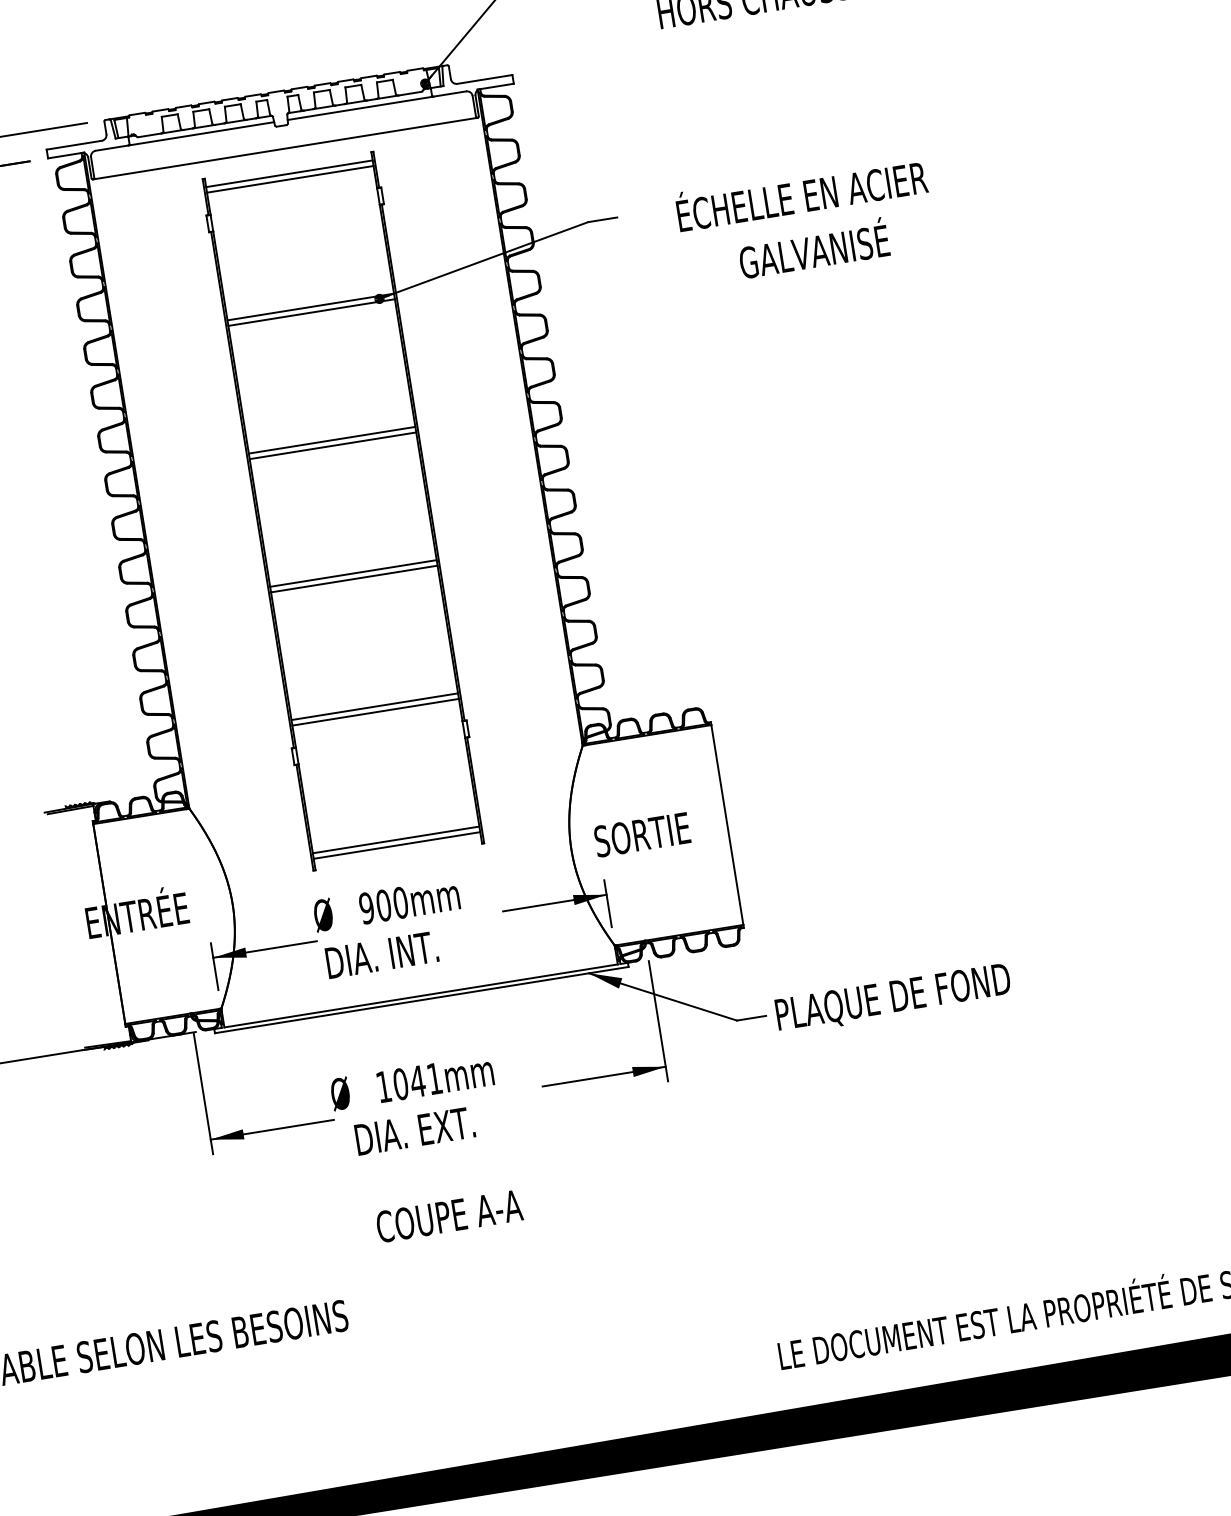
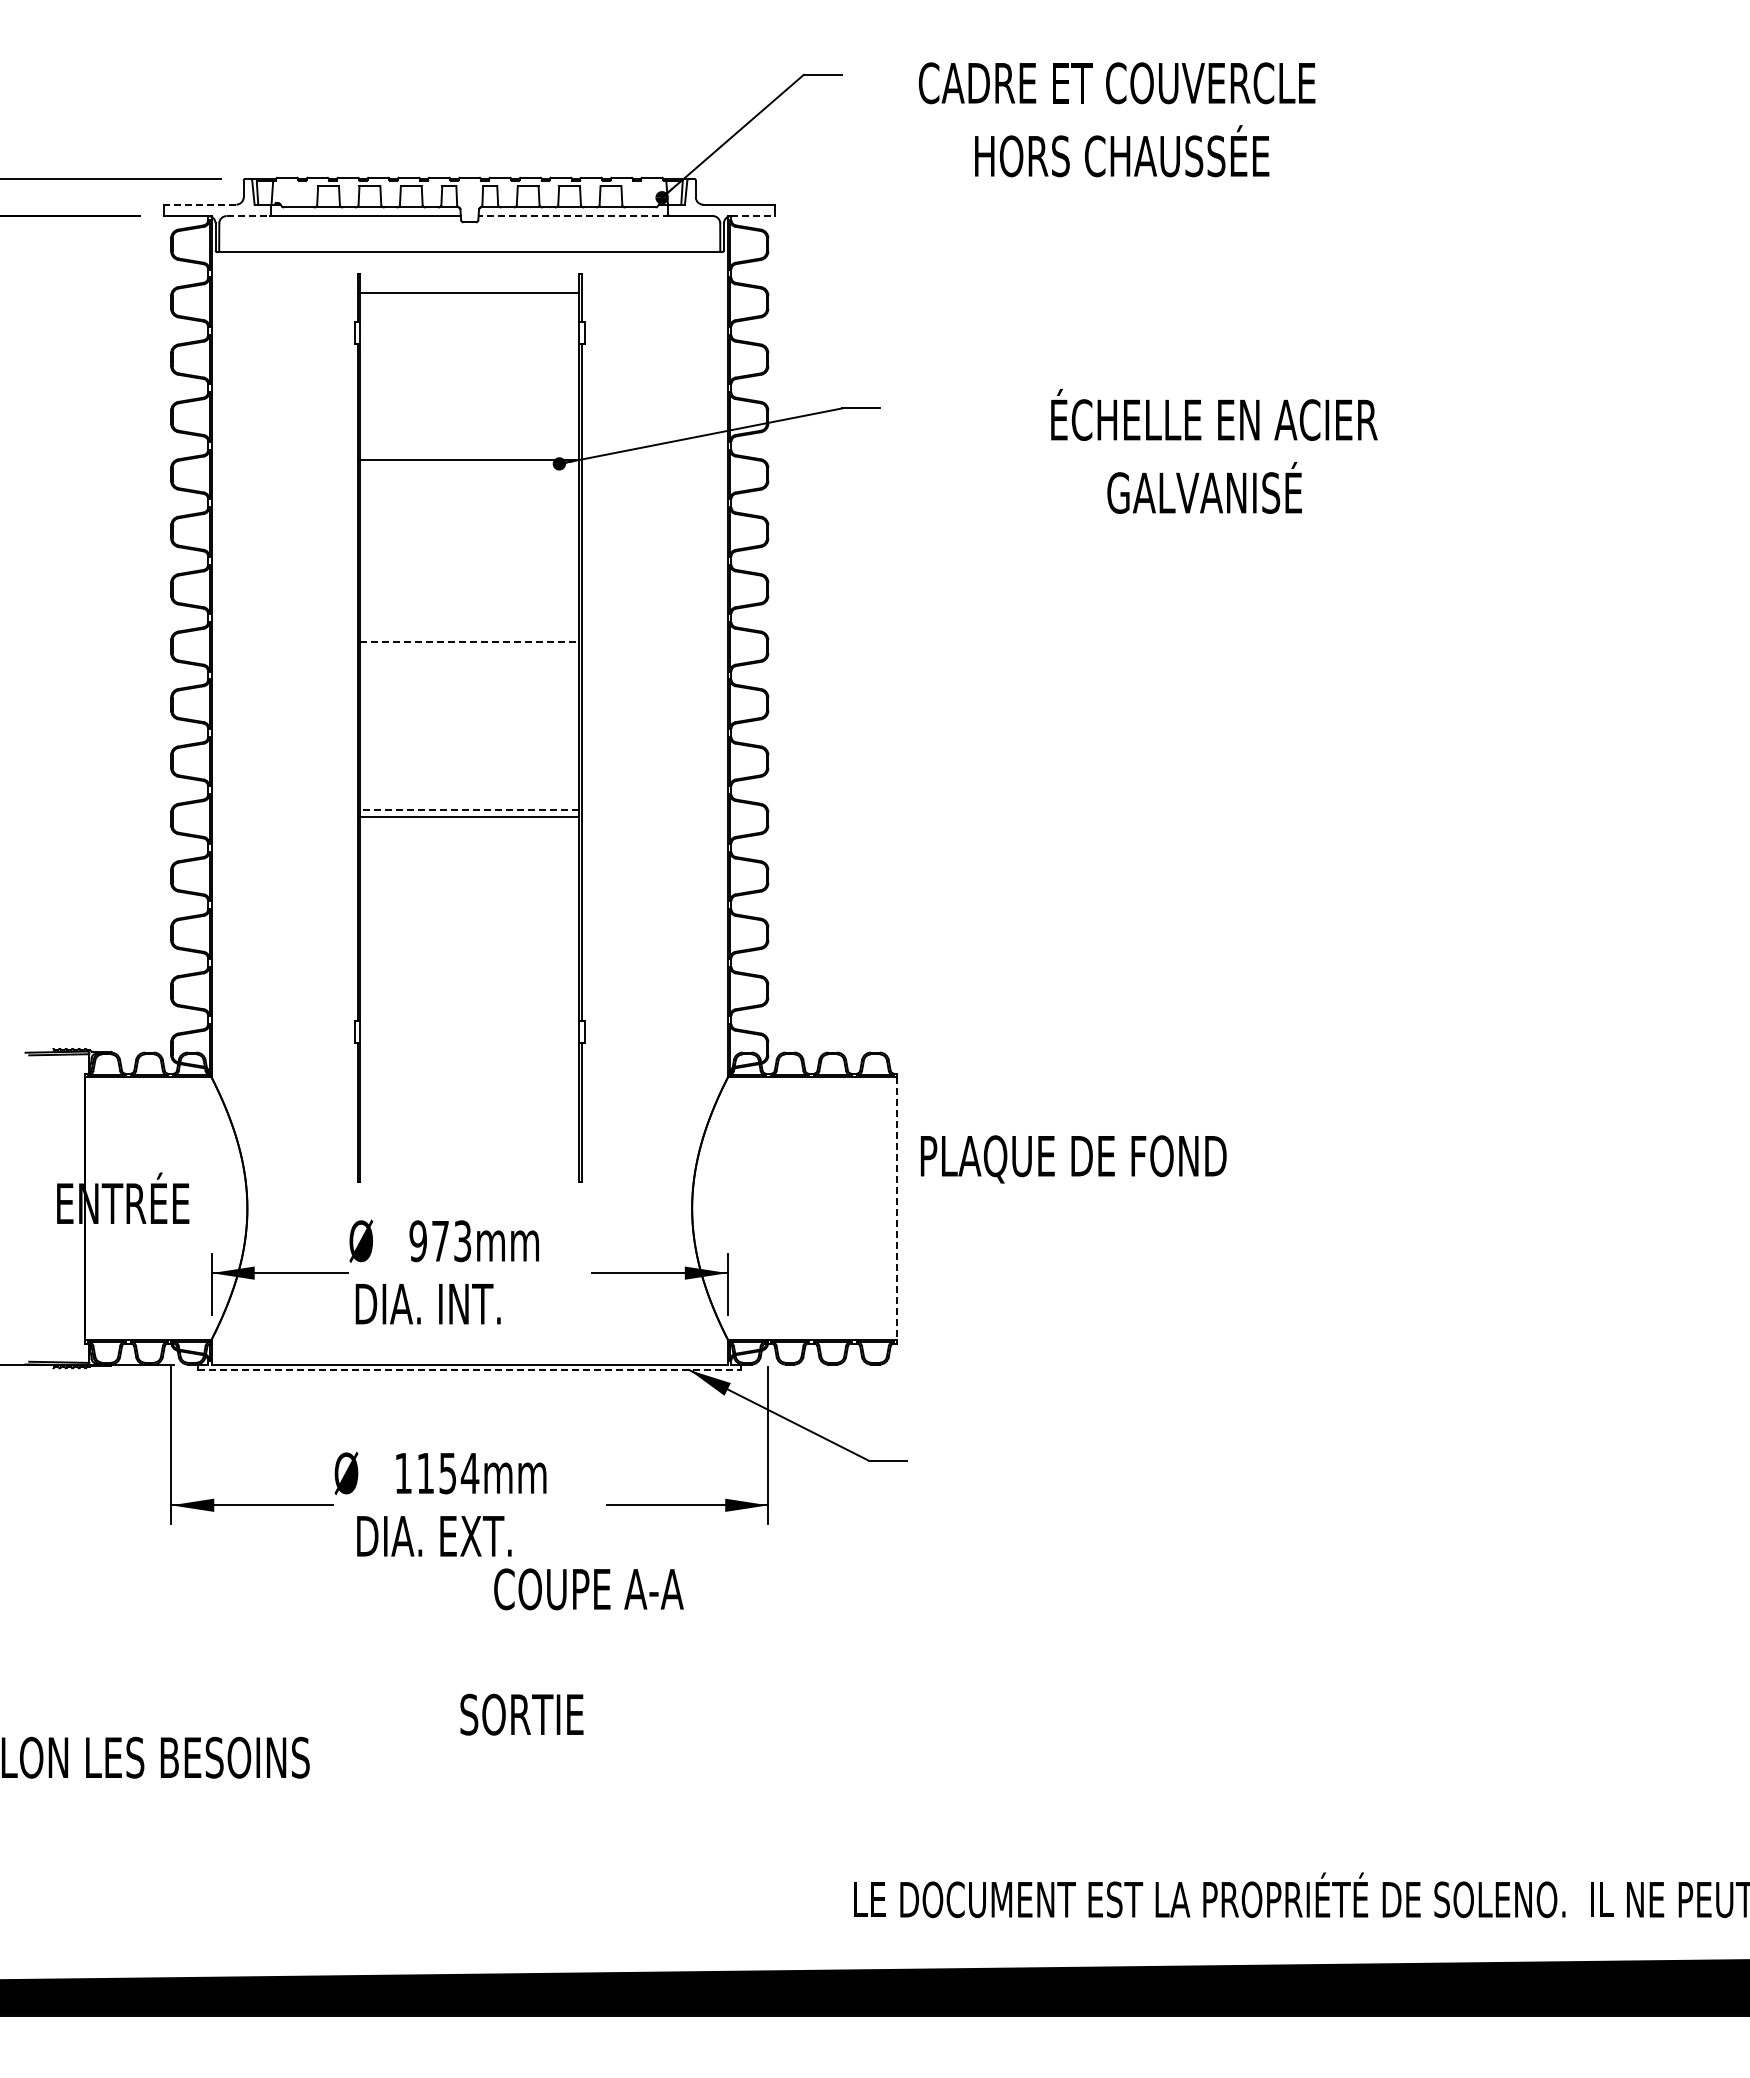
line: (497, 86) -> (753, 216), solid -> dashed
line: (360, 108) -> (574, 216), solid -> dashed
line: (73, 145) -> (199, 204), solid -> dashed
line: (112, 148) -> (248, 216), solid -> dashed
line: (289, 173) -> (469, 285), removed
text: (801, 192) -> (1214, 414), moved
text: (813, 247) -> (1204, 487), moved
line: (311, 312) -> (469, 467), removed
line: (331, 440) -> (469, 635), removed
line: (333, 445) -> (470, 642), solid -> dashed
line: (353, 573) -> (469, 809), solid -> dashed
line: (374, 706) -> (469, 984), removed
line: (375, 712) -> (469, 992), removed
line: (727, 825) -> (896, 1209), solid -> dashed
text: (641, 834) -> (521, 1714), moved
line: (395, 839) -> (469, 1159), removed
line: (396, 845) -> (469, 1167), removed
text: (392, 904) -> (451, 1241), 900mm -> 973mm
line: (422, 999) -> (470, 1369), solid -> dashed
text: (893, 999) -> (1073, 1159), moved
text: (418, 1081) -> (448, 1473), 1041mm -> 1154mm
text: (449, 1216) -> (588, 1589), moved

